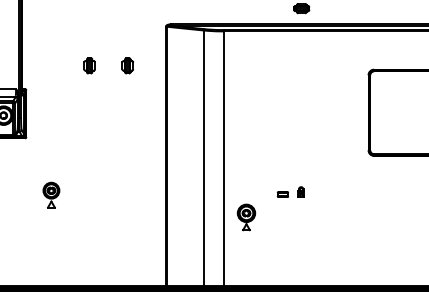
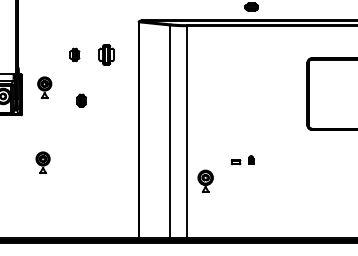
part: (127, 65) -> (106, 54), size x1.6
part: (53, 104) -> (44, 87), added
part: (97, 120) -> (81, 100), added

